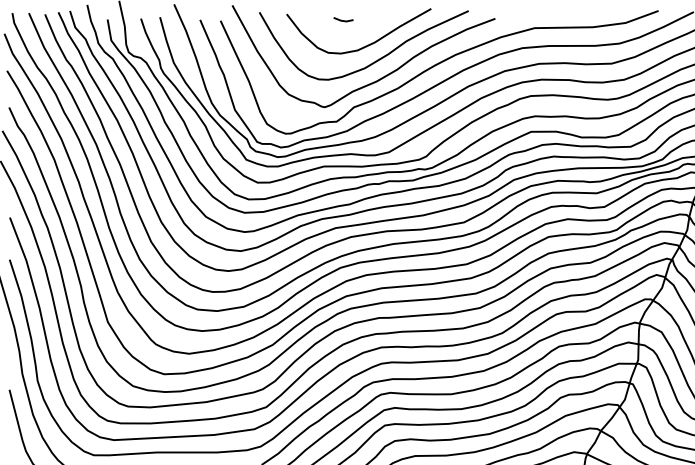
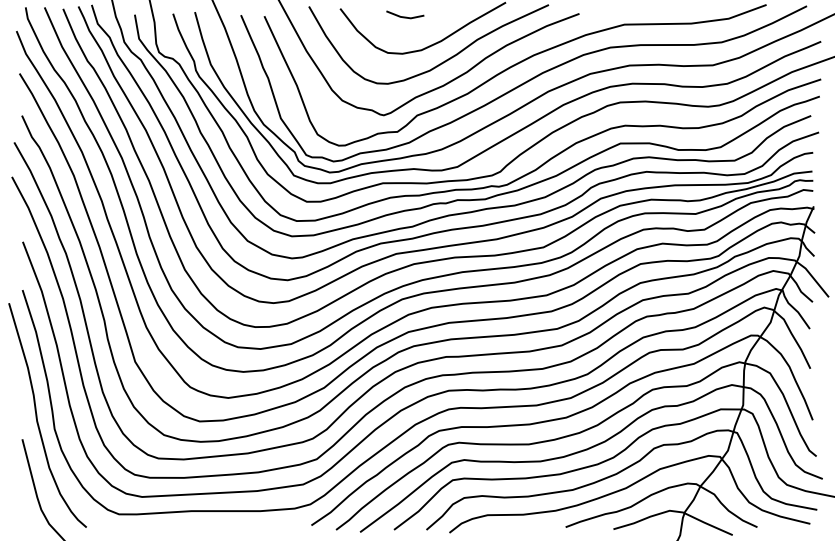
part: (343, 19) -> (405, 14), size x1.67

